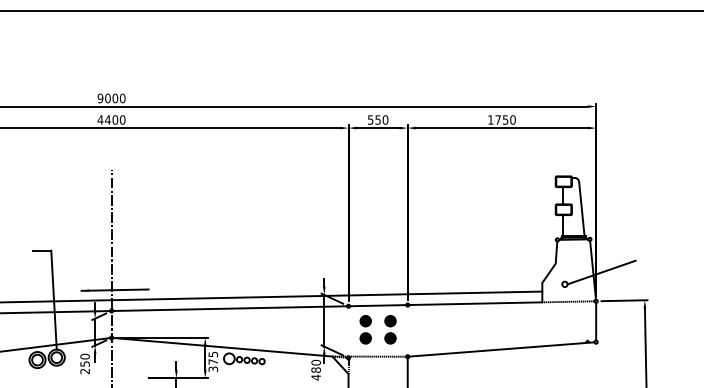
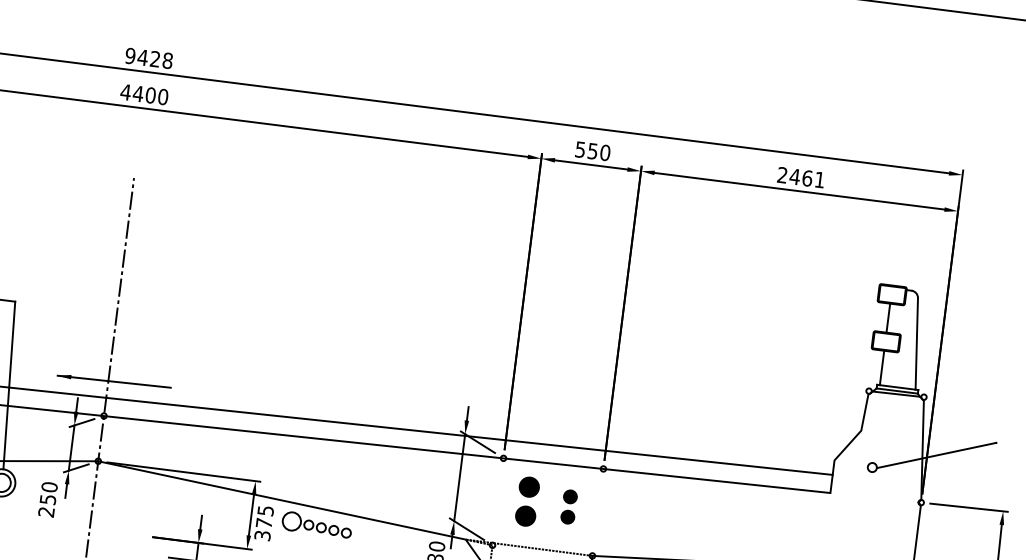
text: (114, 98) -> (153, 59), 9000 -> 9428
text: (501, 119) -> (800, 176), 1750 -> 2461
line: (568, 301) -> (874, 497), removed
part: (390, 329) -> (569, 506), size x0.7

